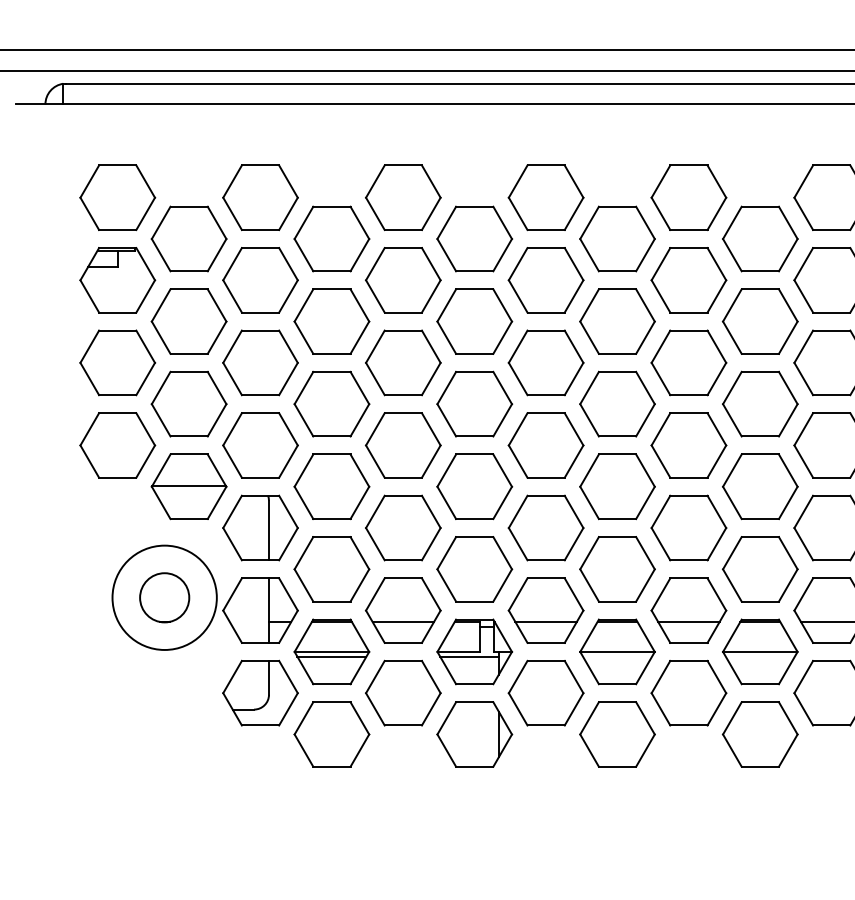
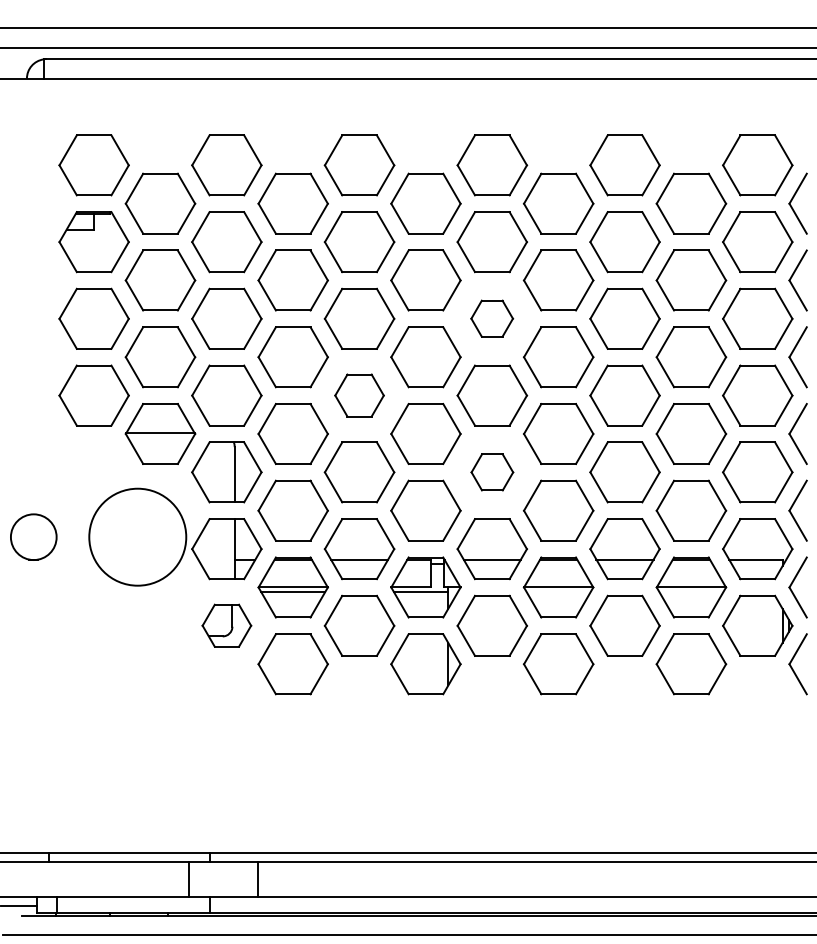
part: (545, 362) -> (491, 318), size x0.6
part: (403, 445) -> (359, 395), size x0.7
part: (546, 528) -> (492, 472), size x0.6
circle: (164, 597) -> (33, 536), moved
part: (260, 692) -> (226, 625), size x0.7

